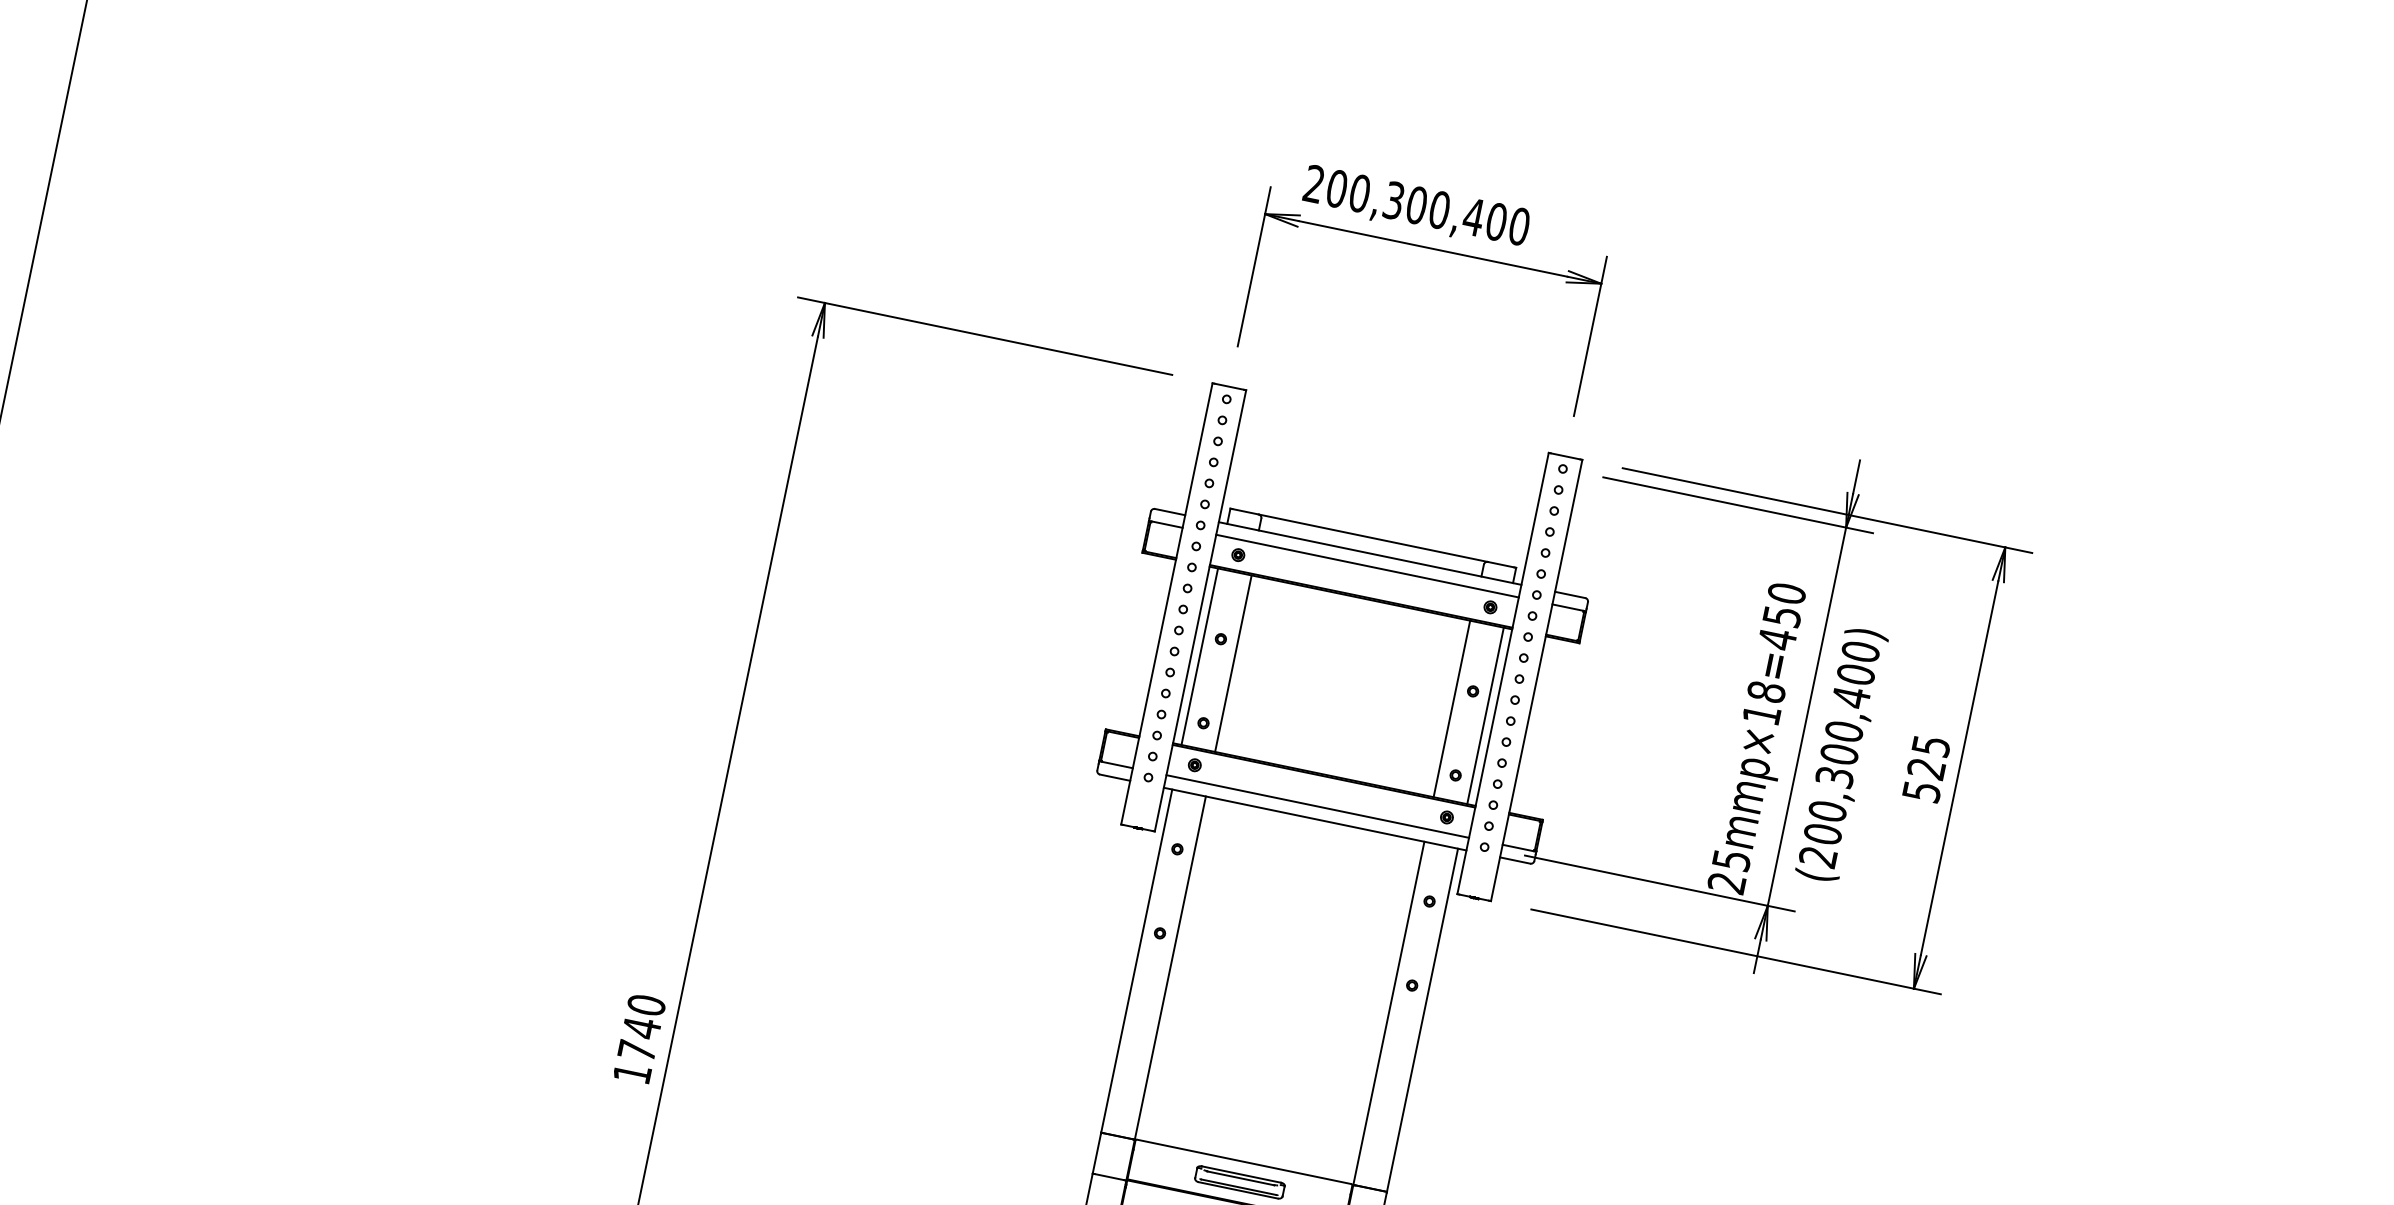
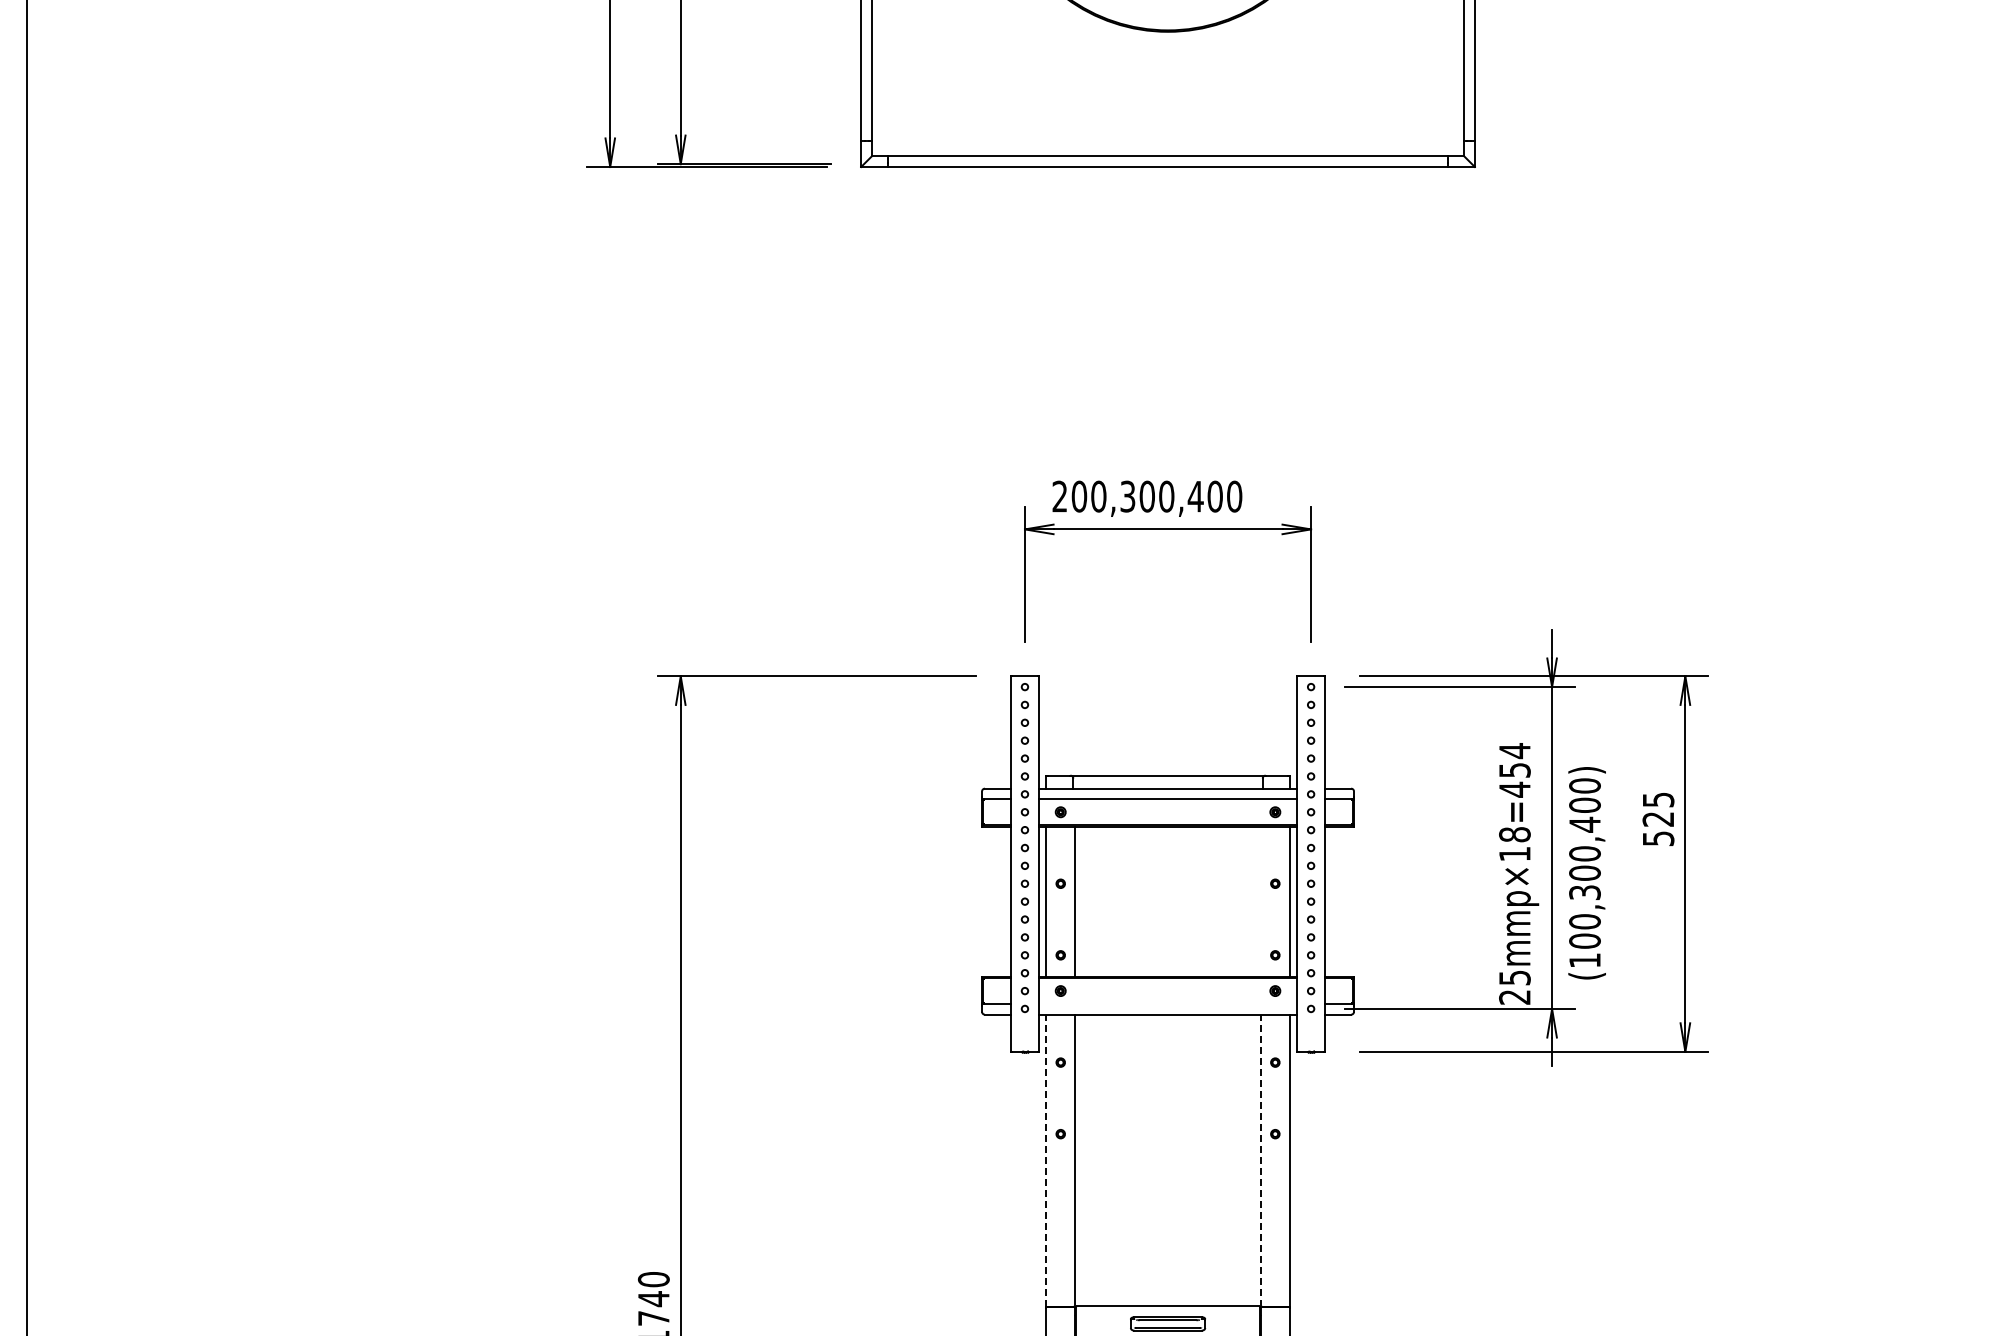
text: (1786, 594) -> (1514, 751), 25mmp×18=450 -> 25mmp×18=454
line: (1452, 708) -> (1261, 901), removed
text: (1926, 769) -> (1658, 819), moved
line: (1317, 805) -> (1167, 1003), removed
text: (1817, 856) -> (1584, 960), (200,300,400) -> (100,300,400)
line: (1136, 960) -> (1046, 1160), solid -> dashed
line: (1389, 1013) -> (1261, 1160), solid -> dashed

